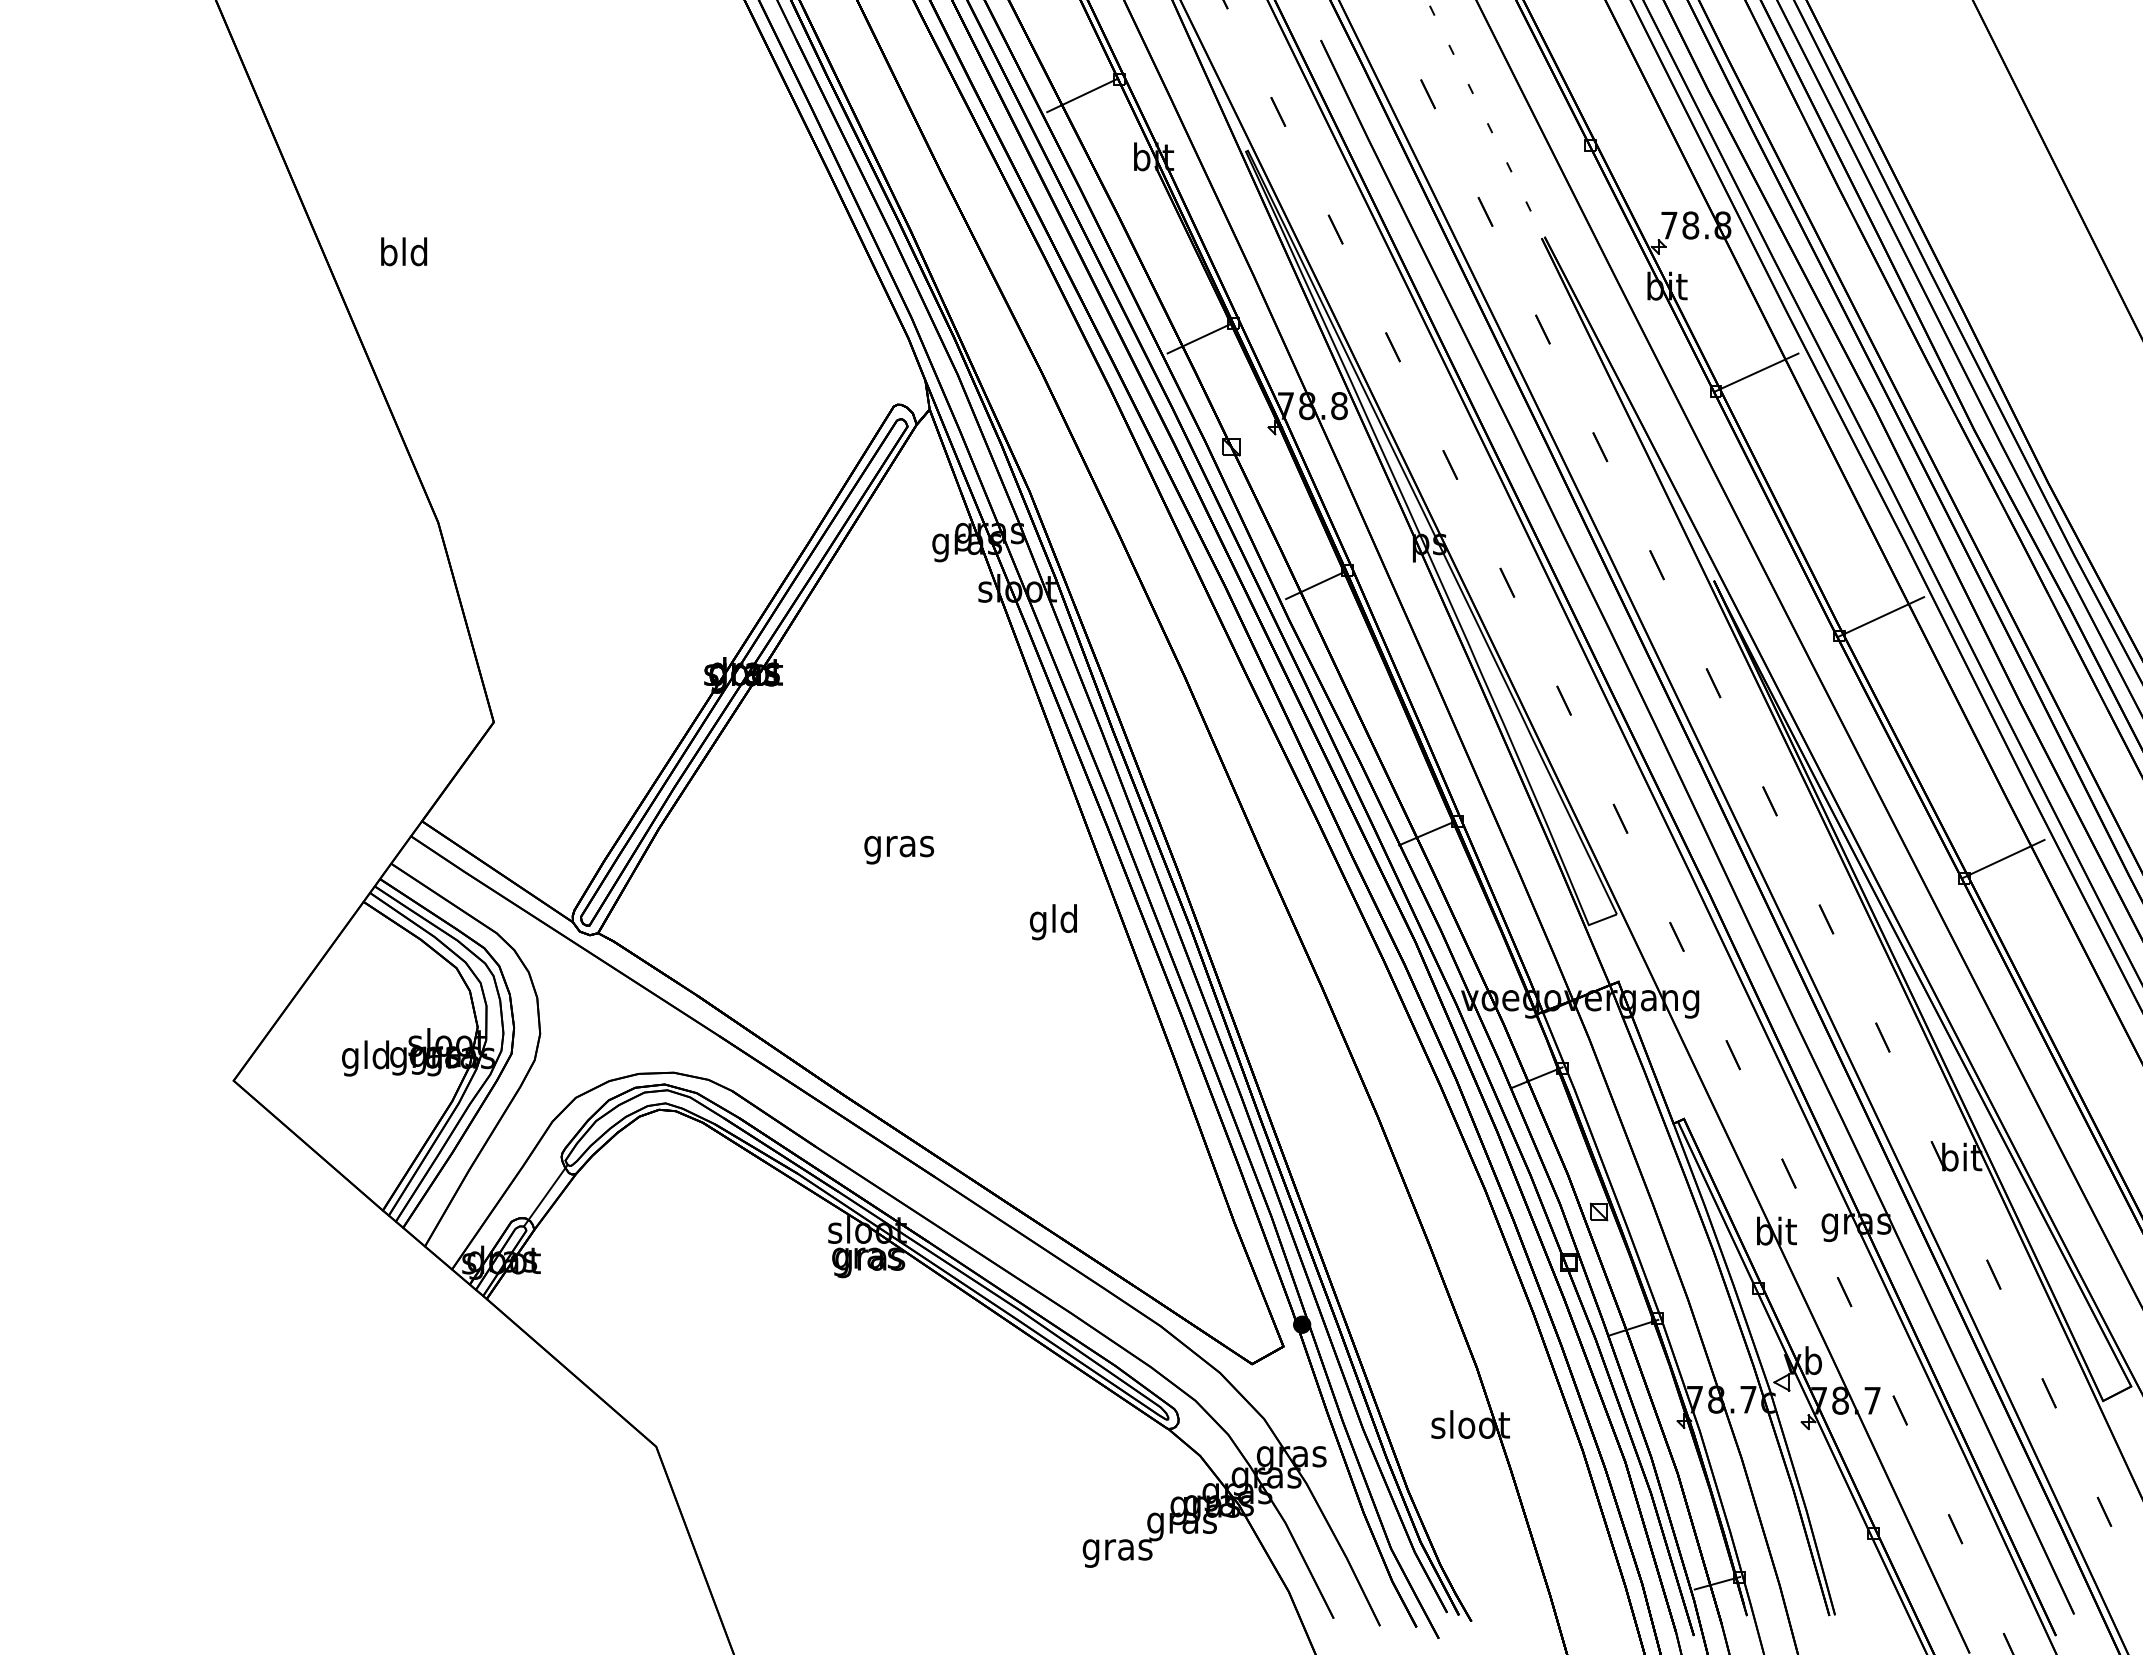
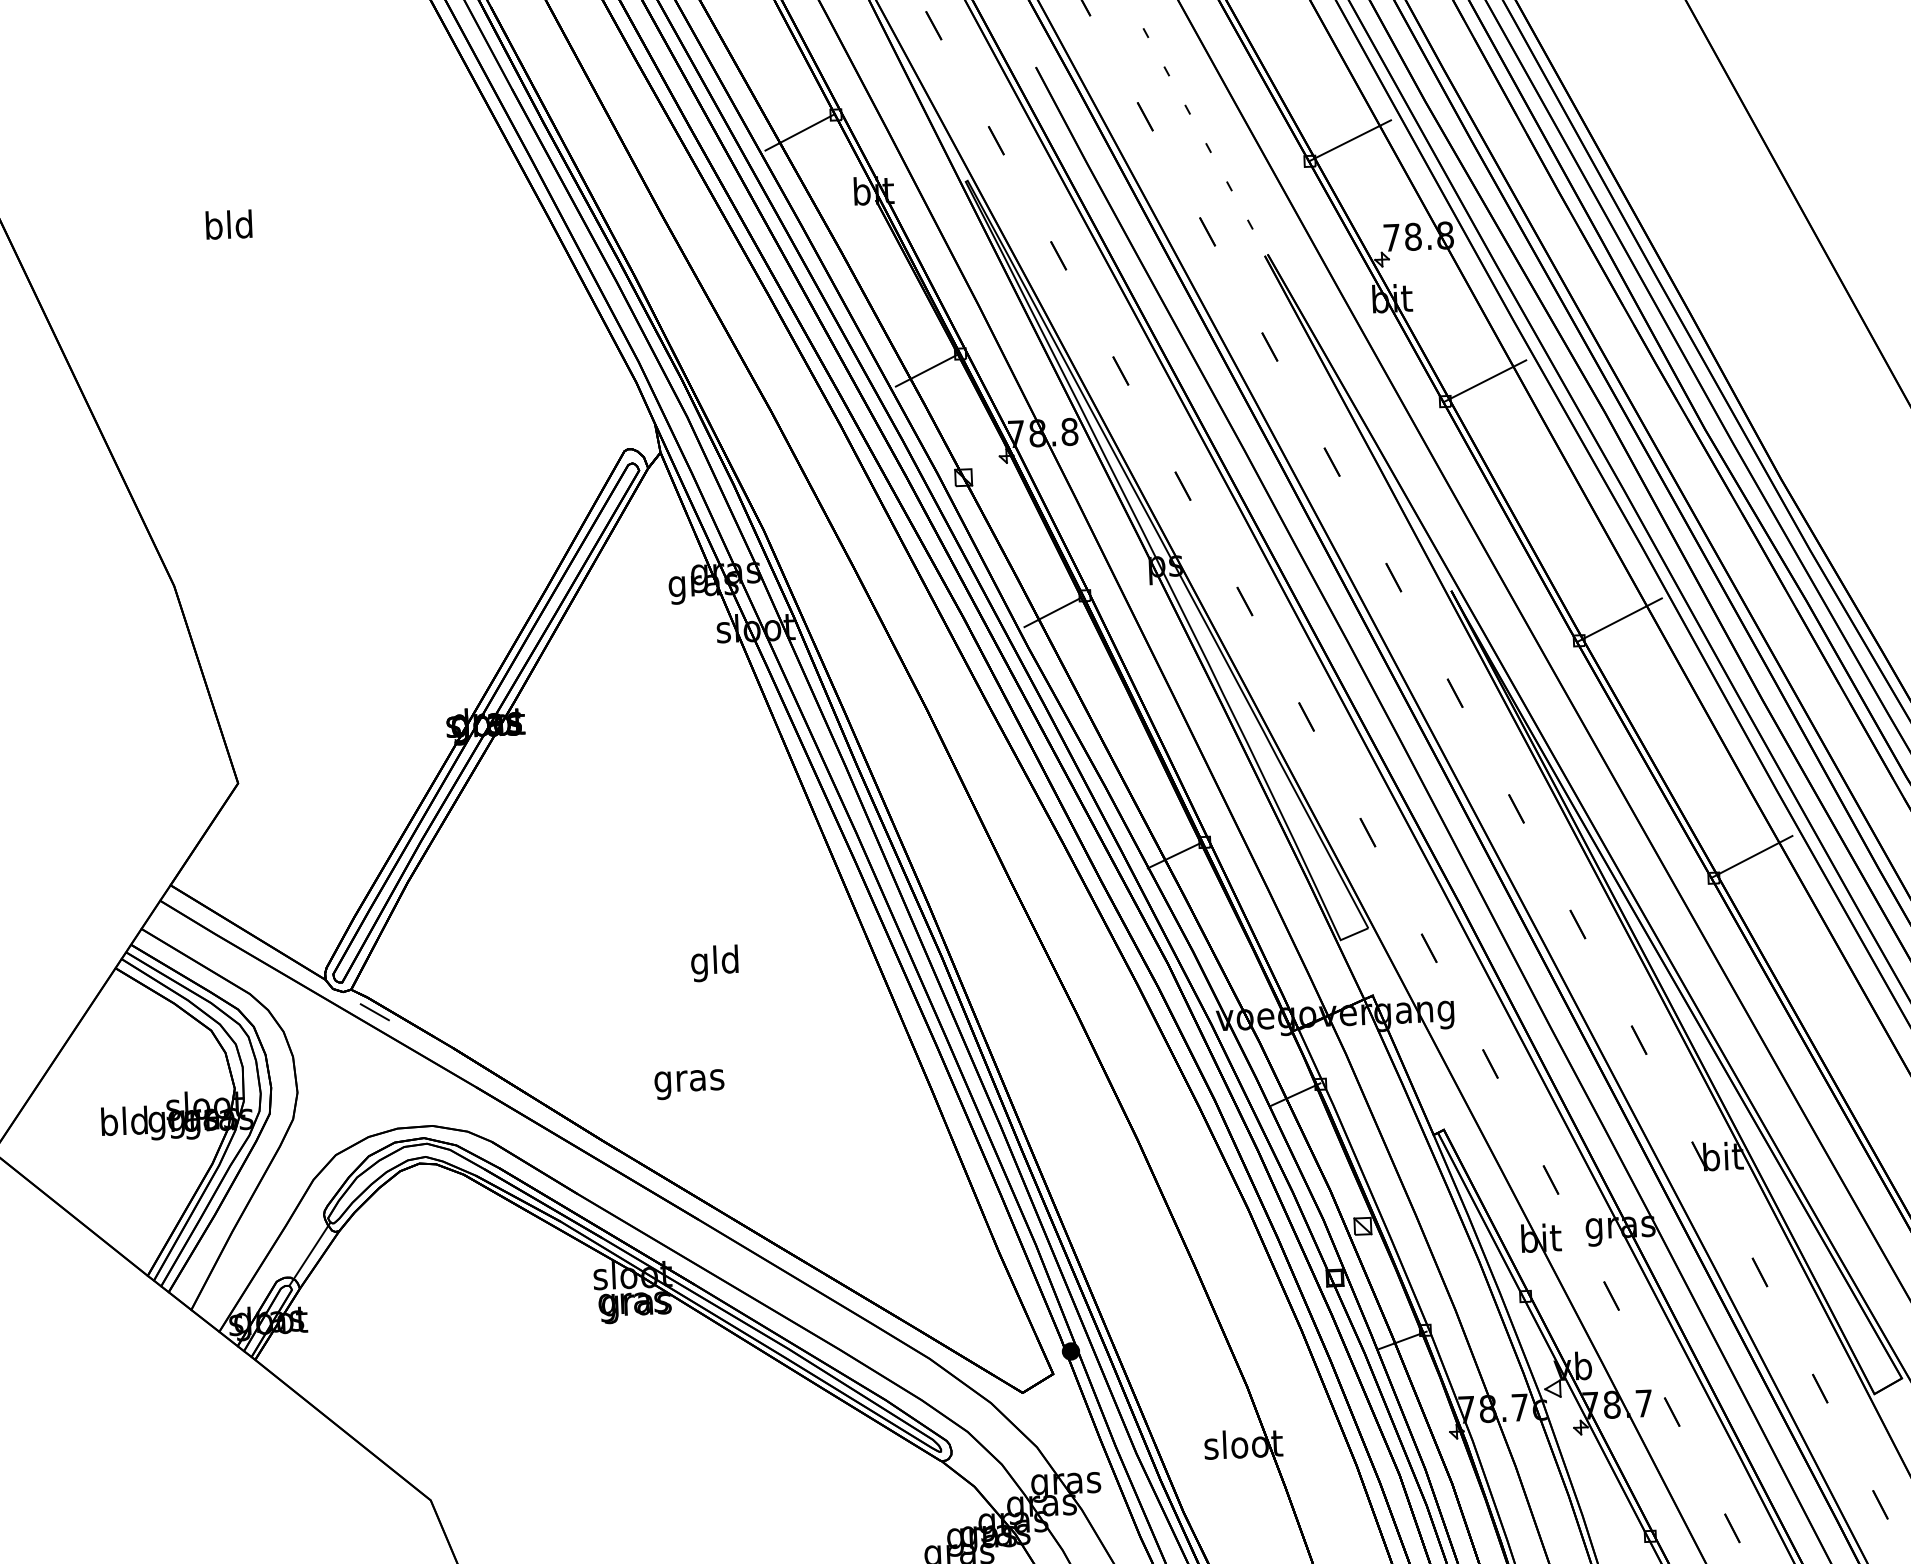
line: (1631, 126) -> (1349, 140), added
text: (404, 251) -> (229, 224), moved
text: (899, 850) -> (689, 1084), moved
text: (1053, 922) -> (714, 963), moved
line: (620, 956) -> (374, 1012), added
text: (350, 1058) -> (109, 1125), gld -> bld

